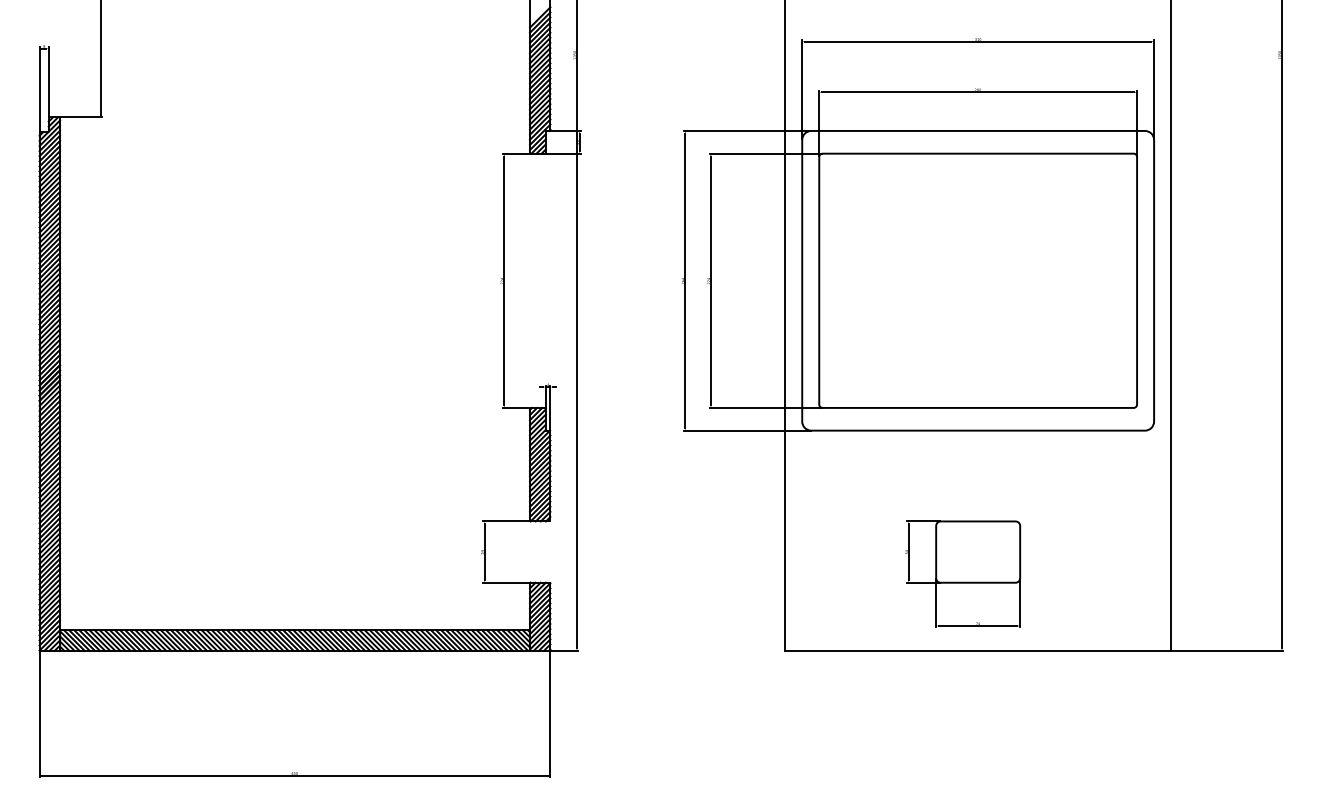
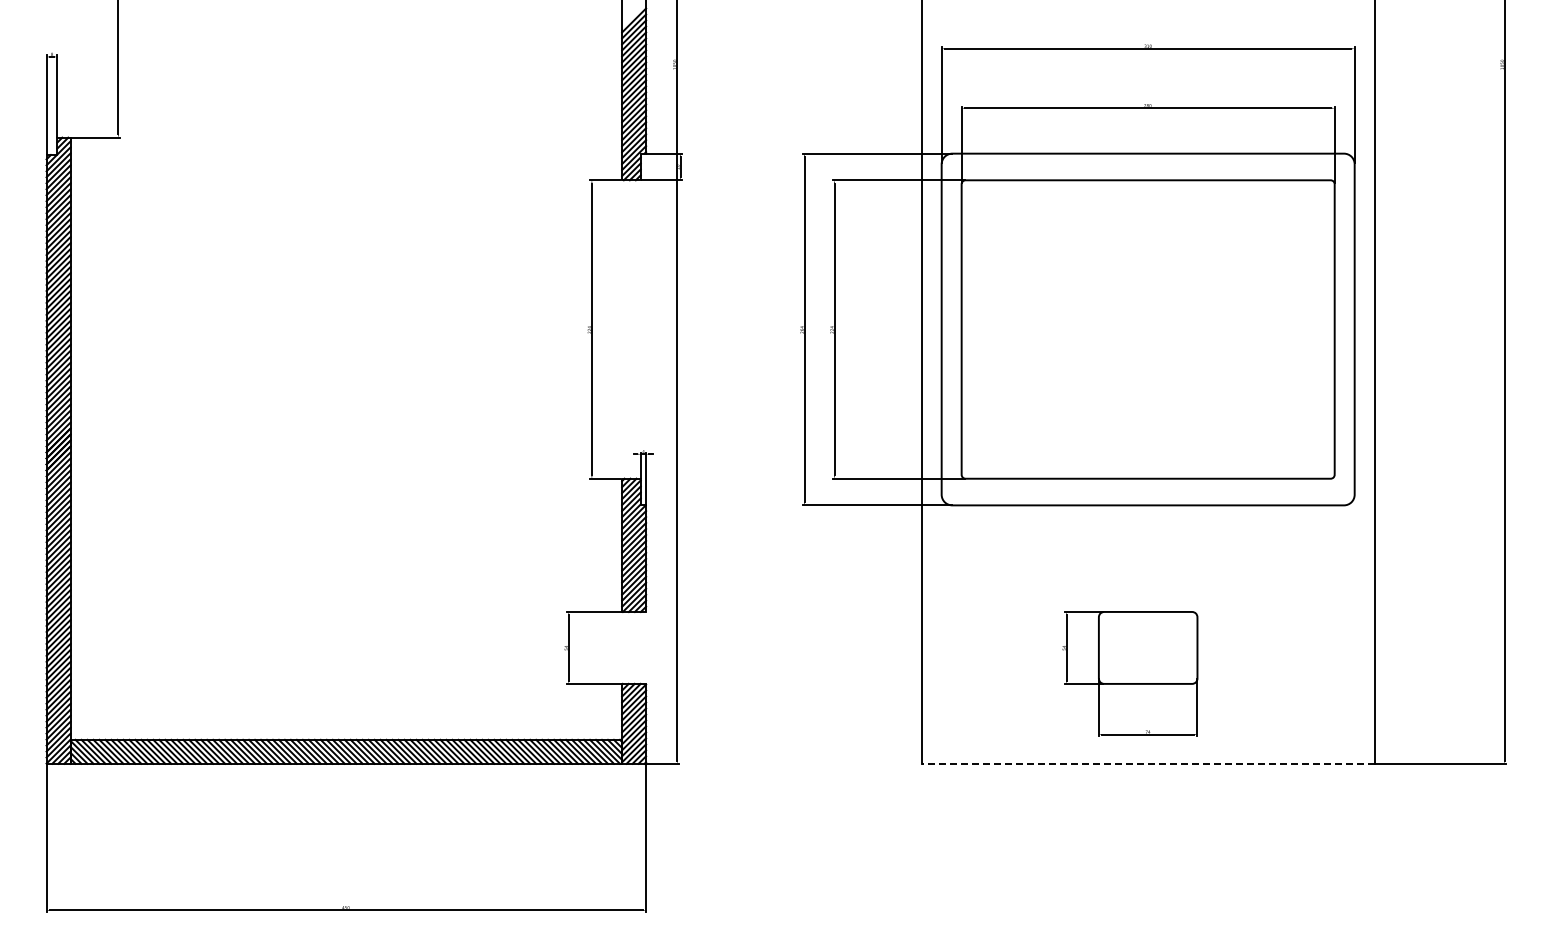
line: (977, 650) -> (1147, 763), solid -> dashed

